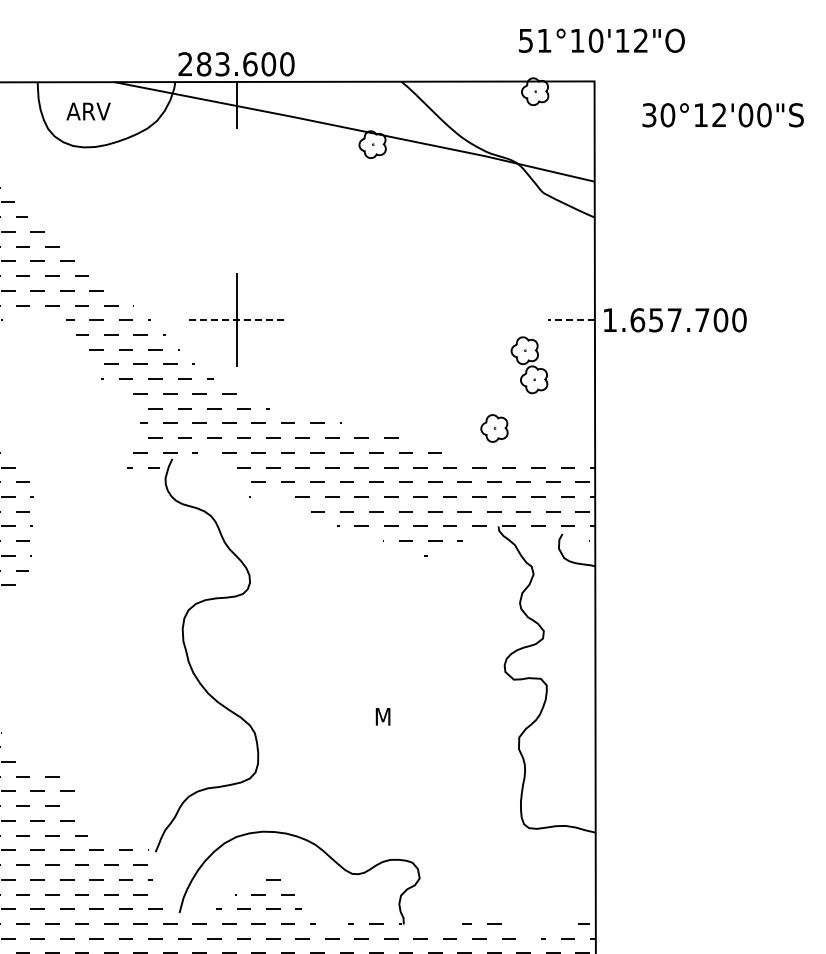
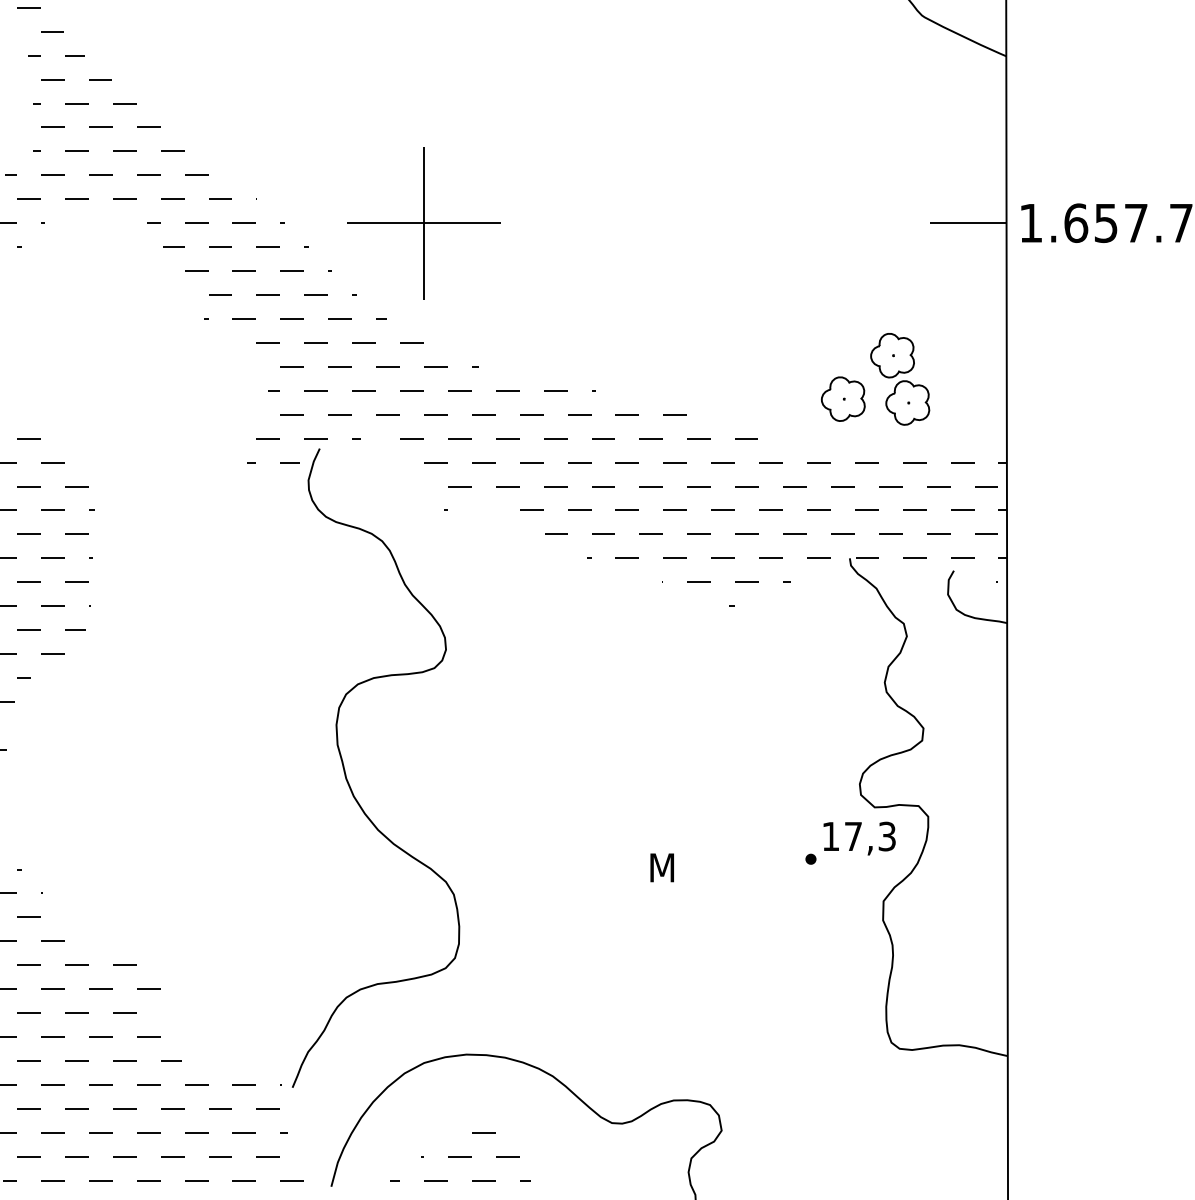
line: (236, 320) -> (423, 223), dashed -> solid
line: (571, 320) -> (968, 223), dashed -> solid
part: (529, 365) -> (900, 379), moved
part: (498, 701) -> (849, 842), added

